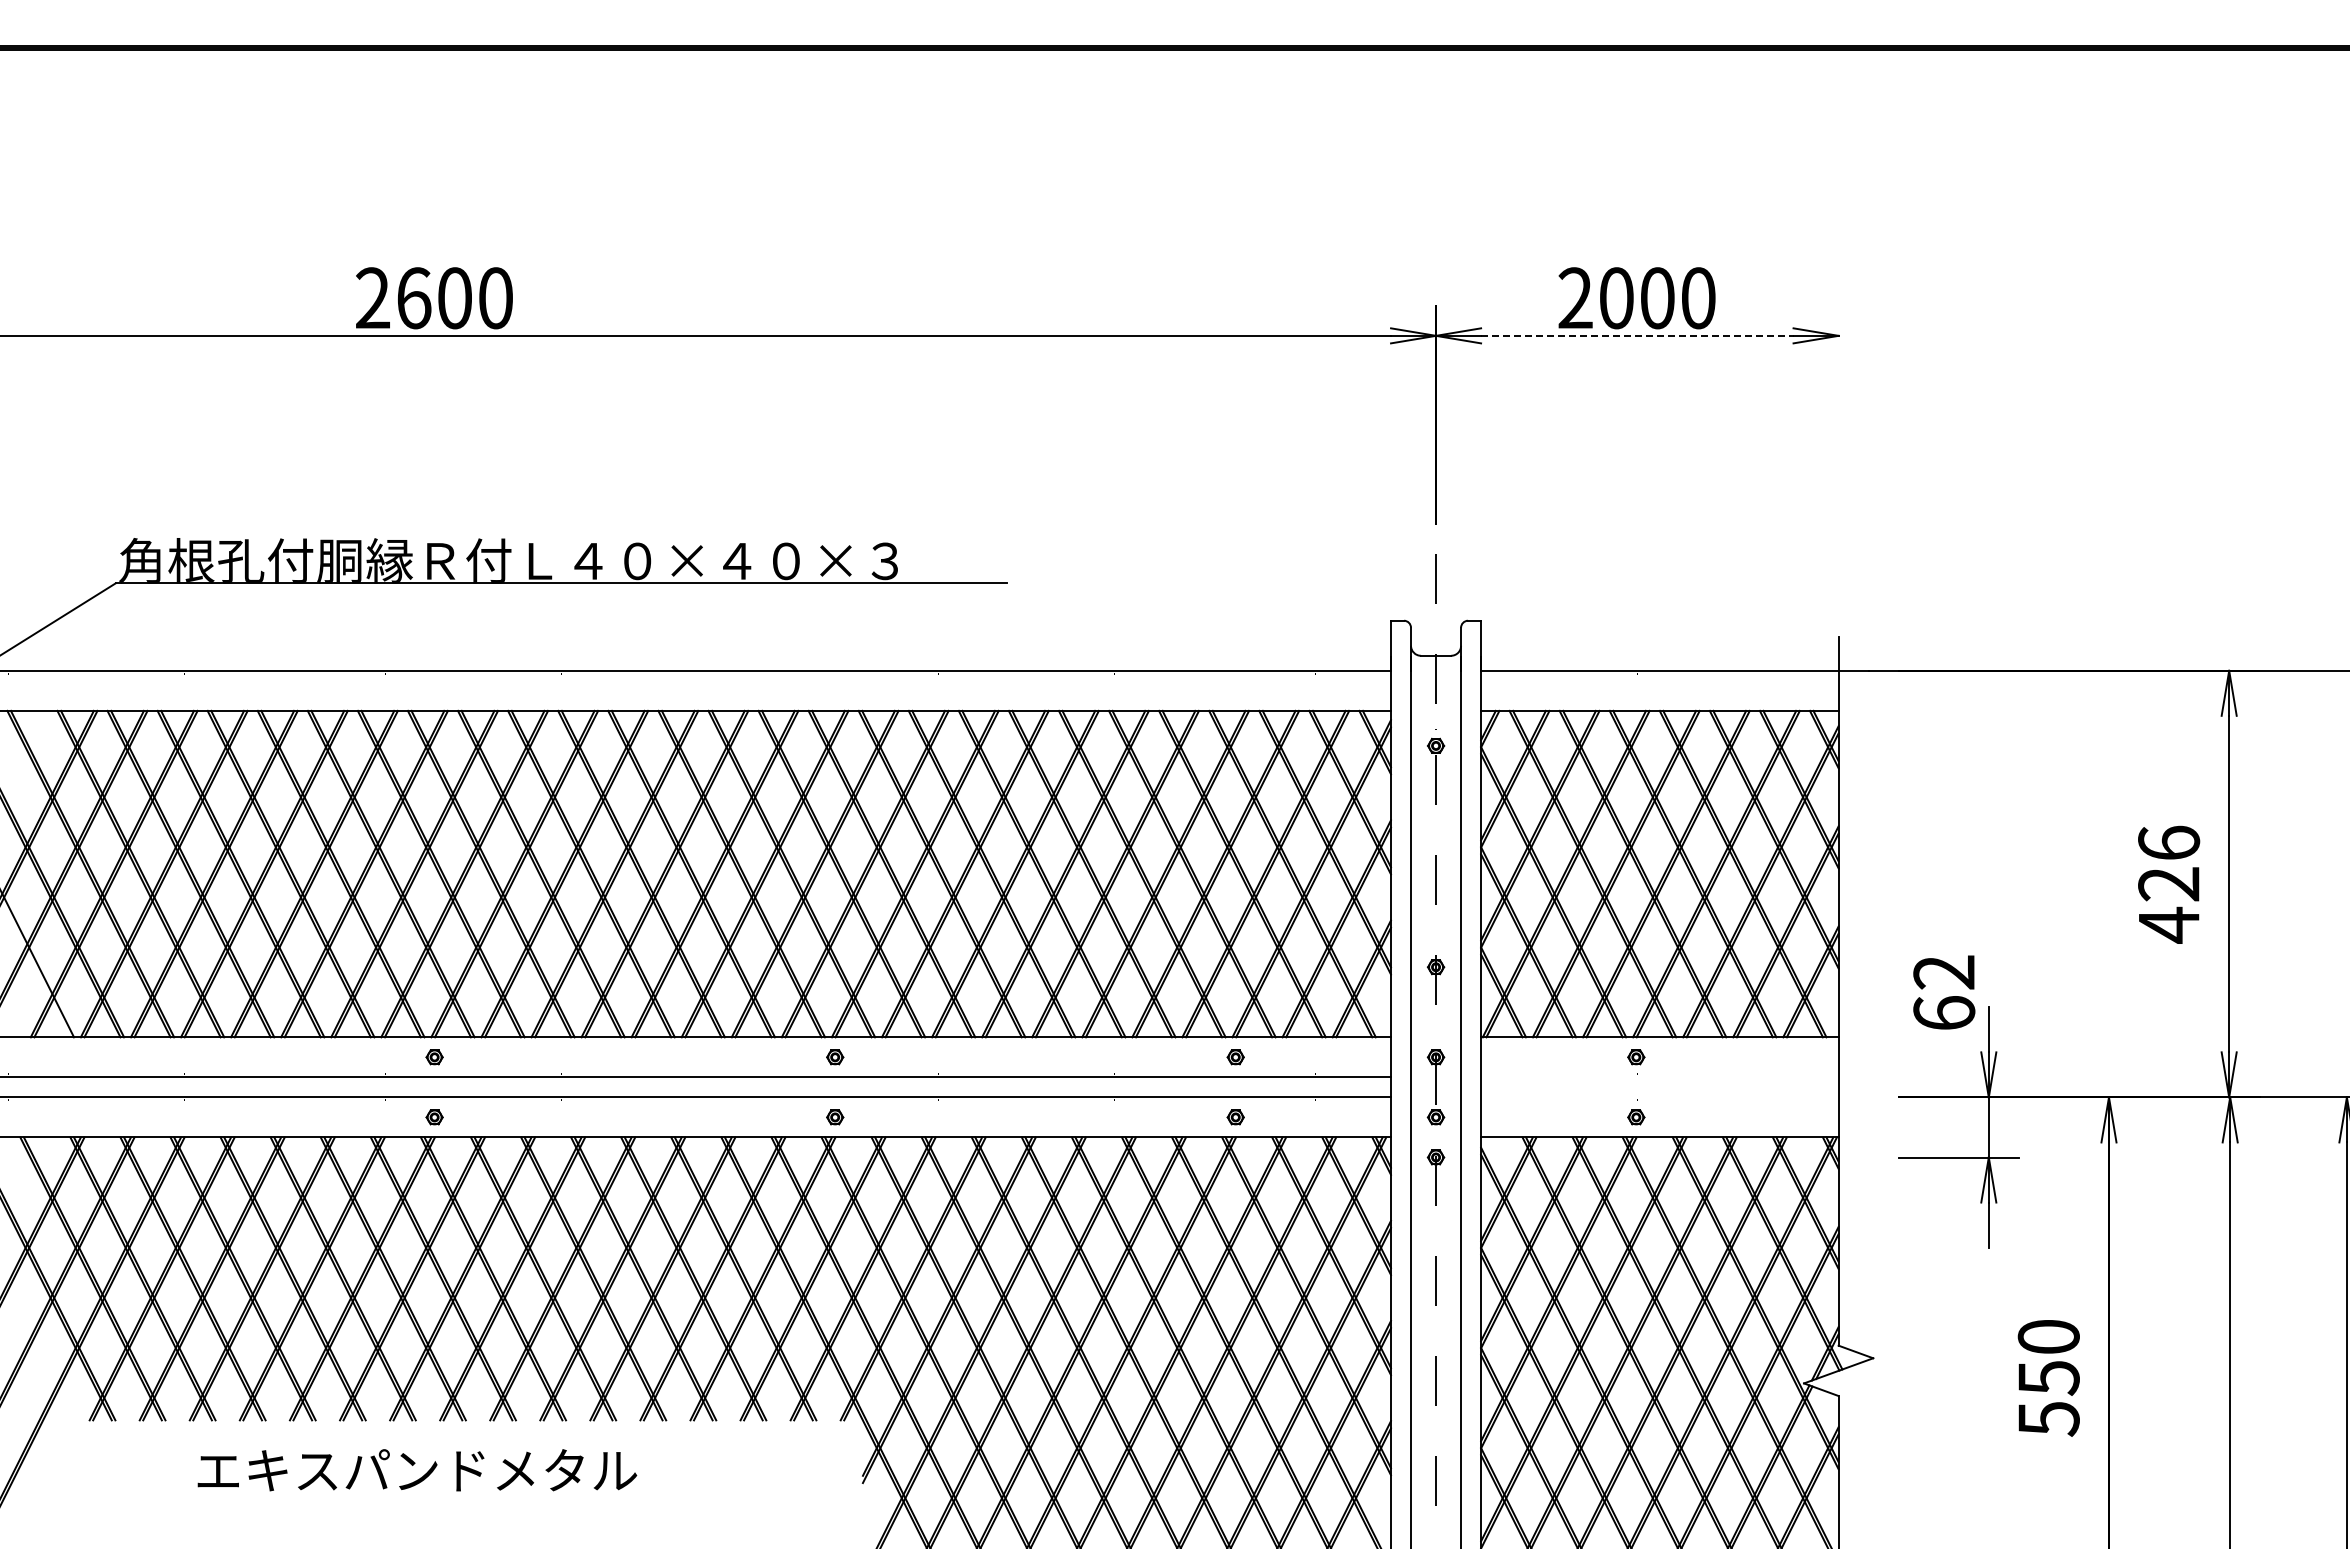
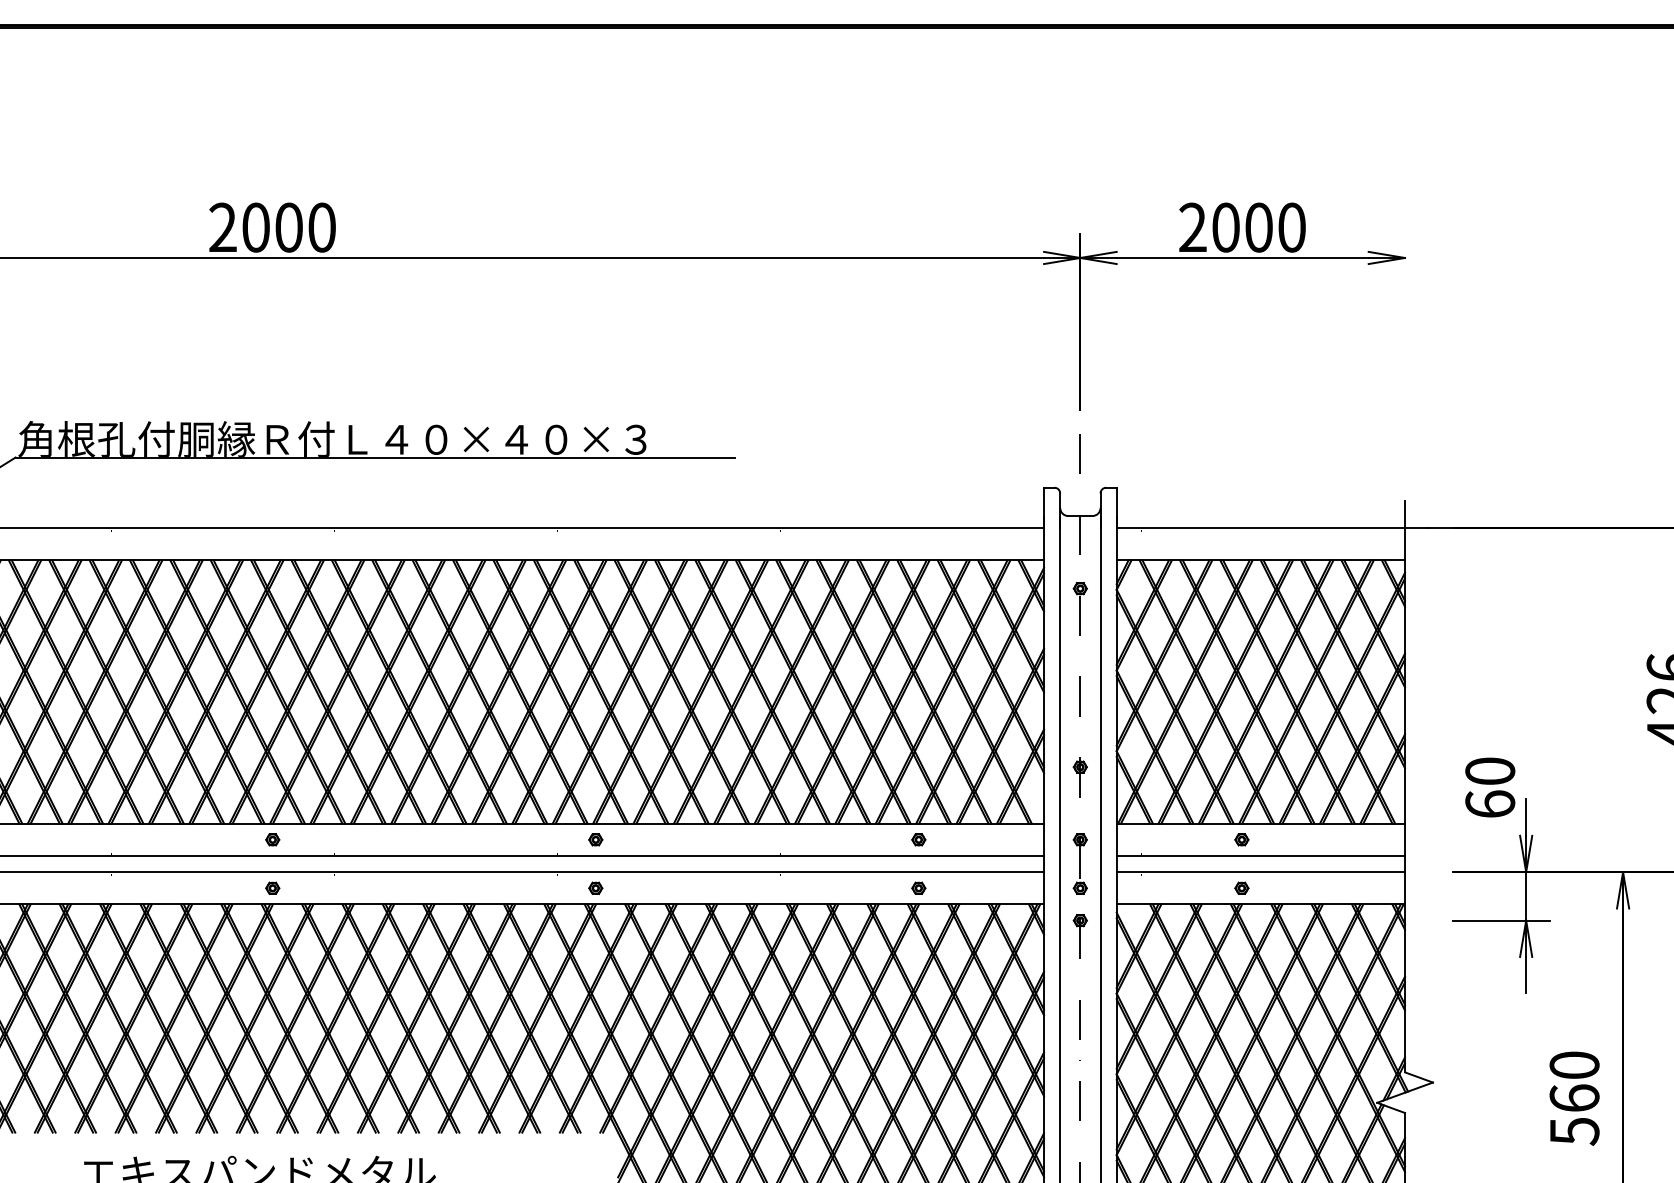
text: (414, 298) -> (256, 227), 2600 -> 2000
line: (1637, 335) -> (1242, 257), dashed -> solid
text: (1944, 972) -> (1490, 771), 62 -> 60
line: (1659, 1077) -> (1260, 856), added
line: (1659, 1097) -> (1260, 872), added
text: (2048, 1377) -> (1574, 1098), 550 -> 560

